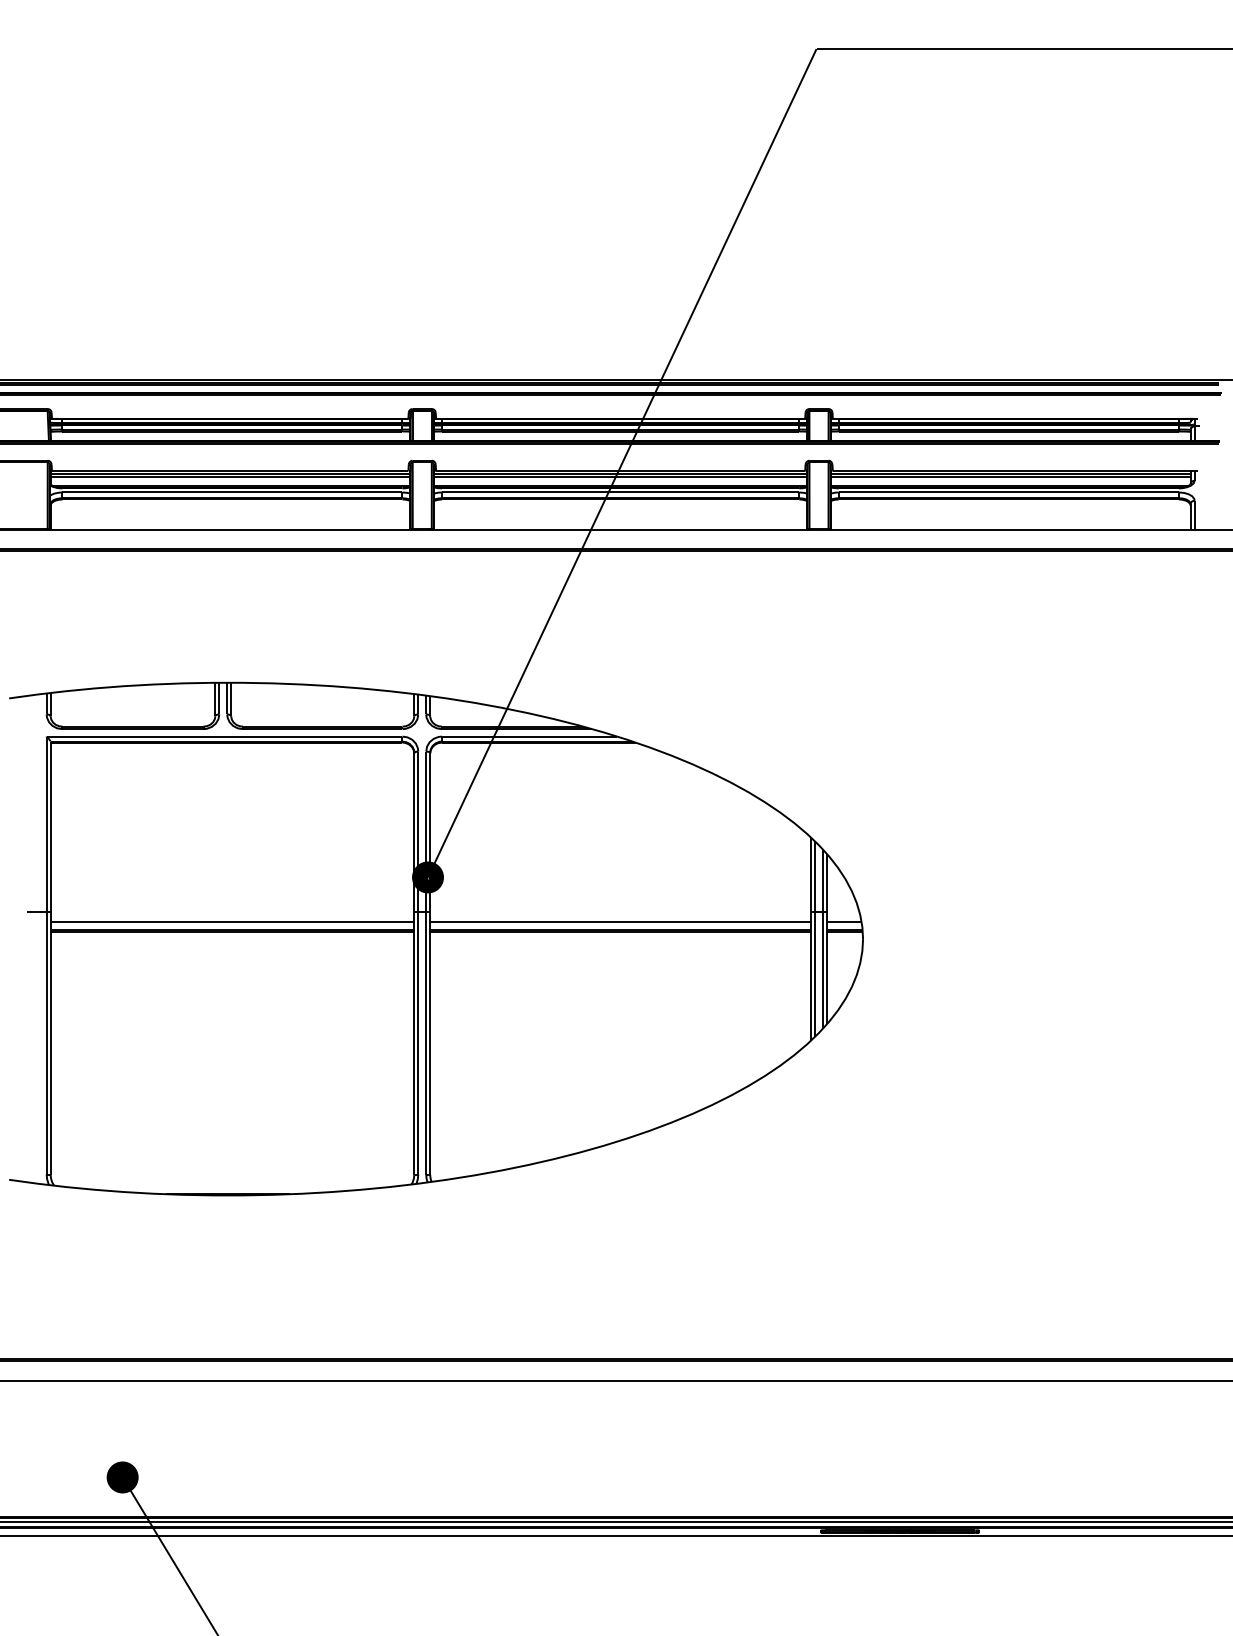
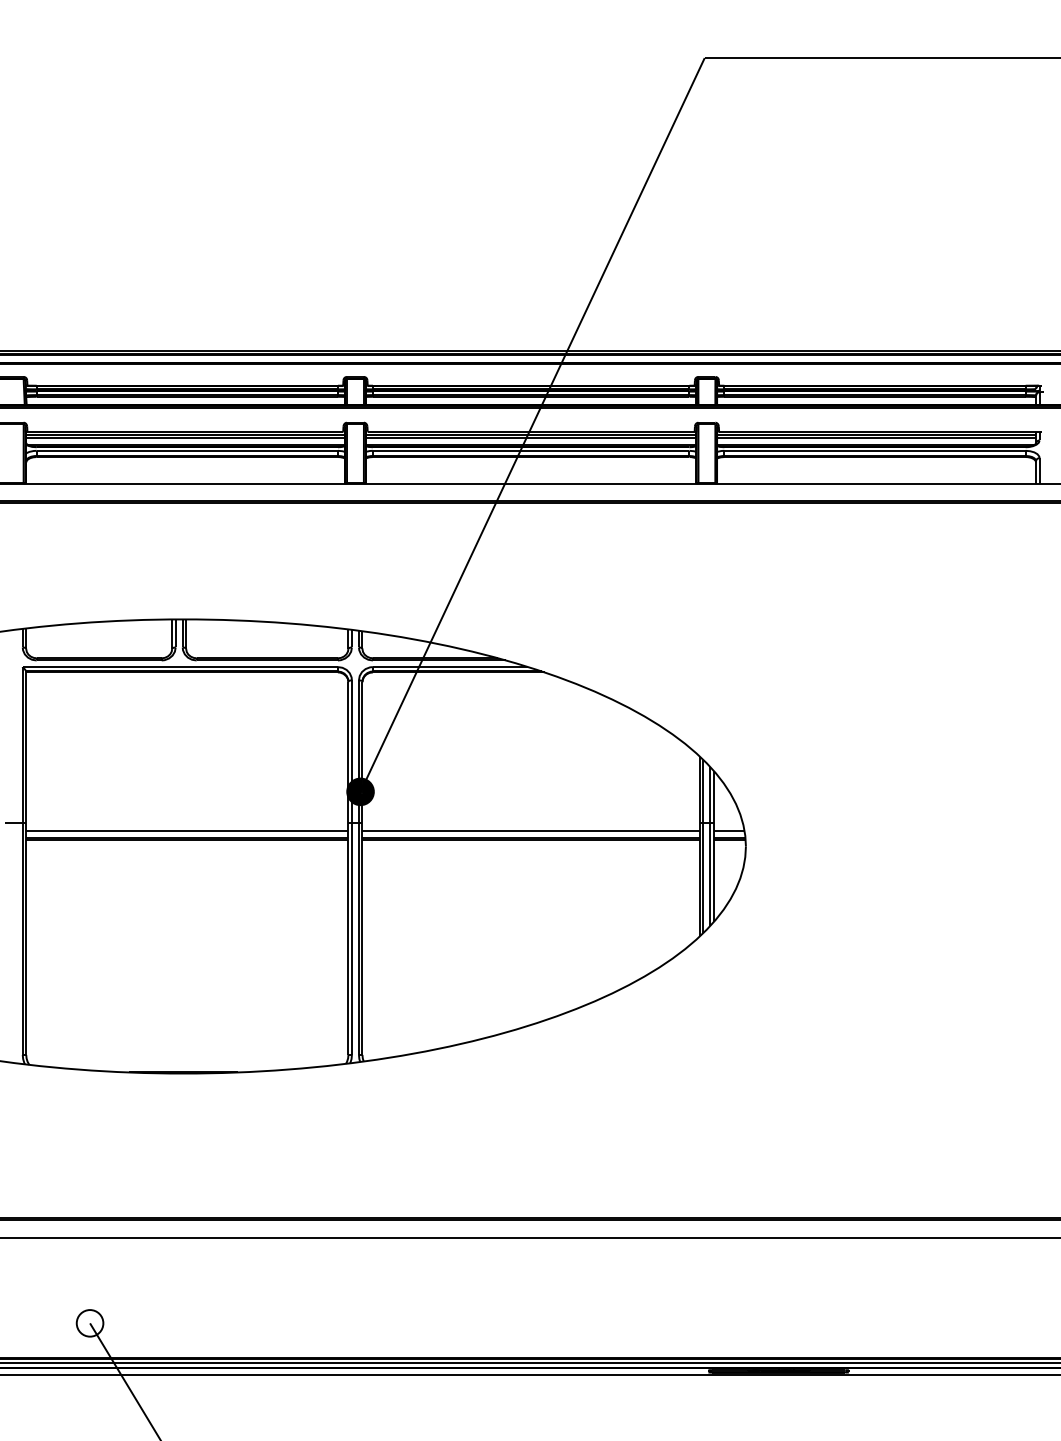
fill: (122, 1477) -> (89, 1323), removed

